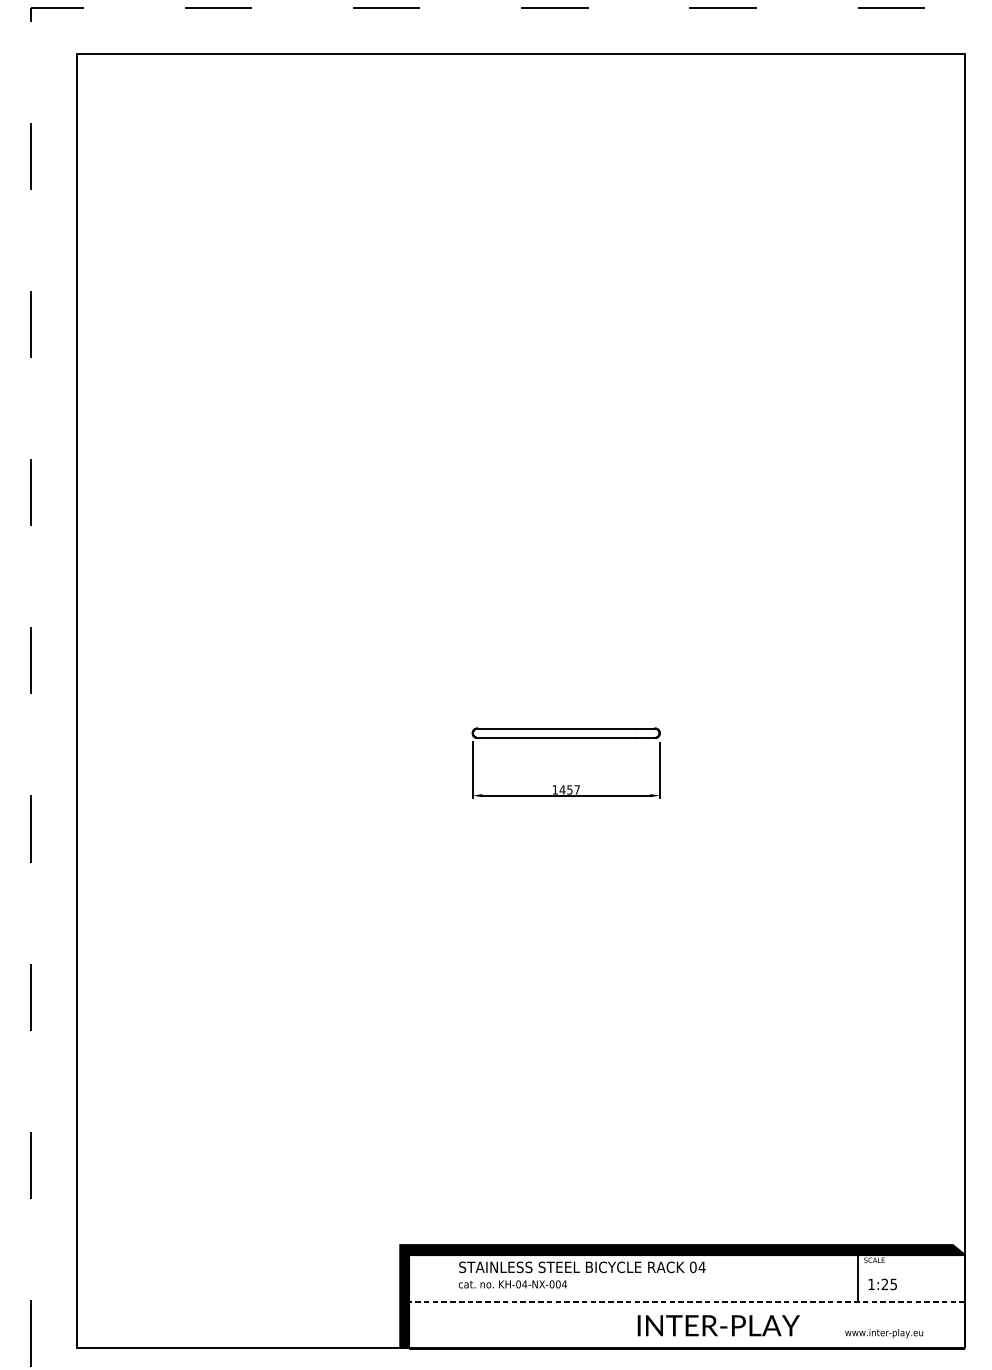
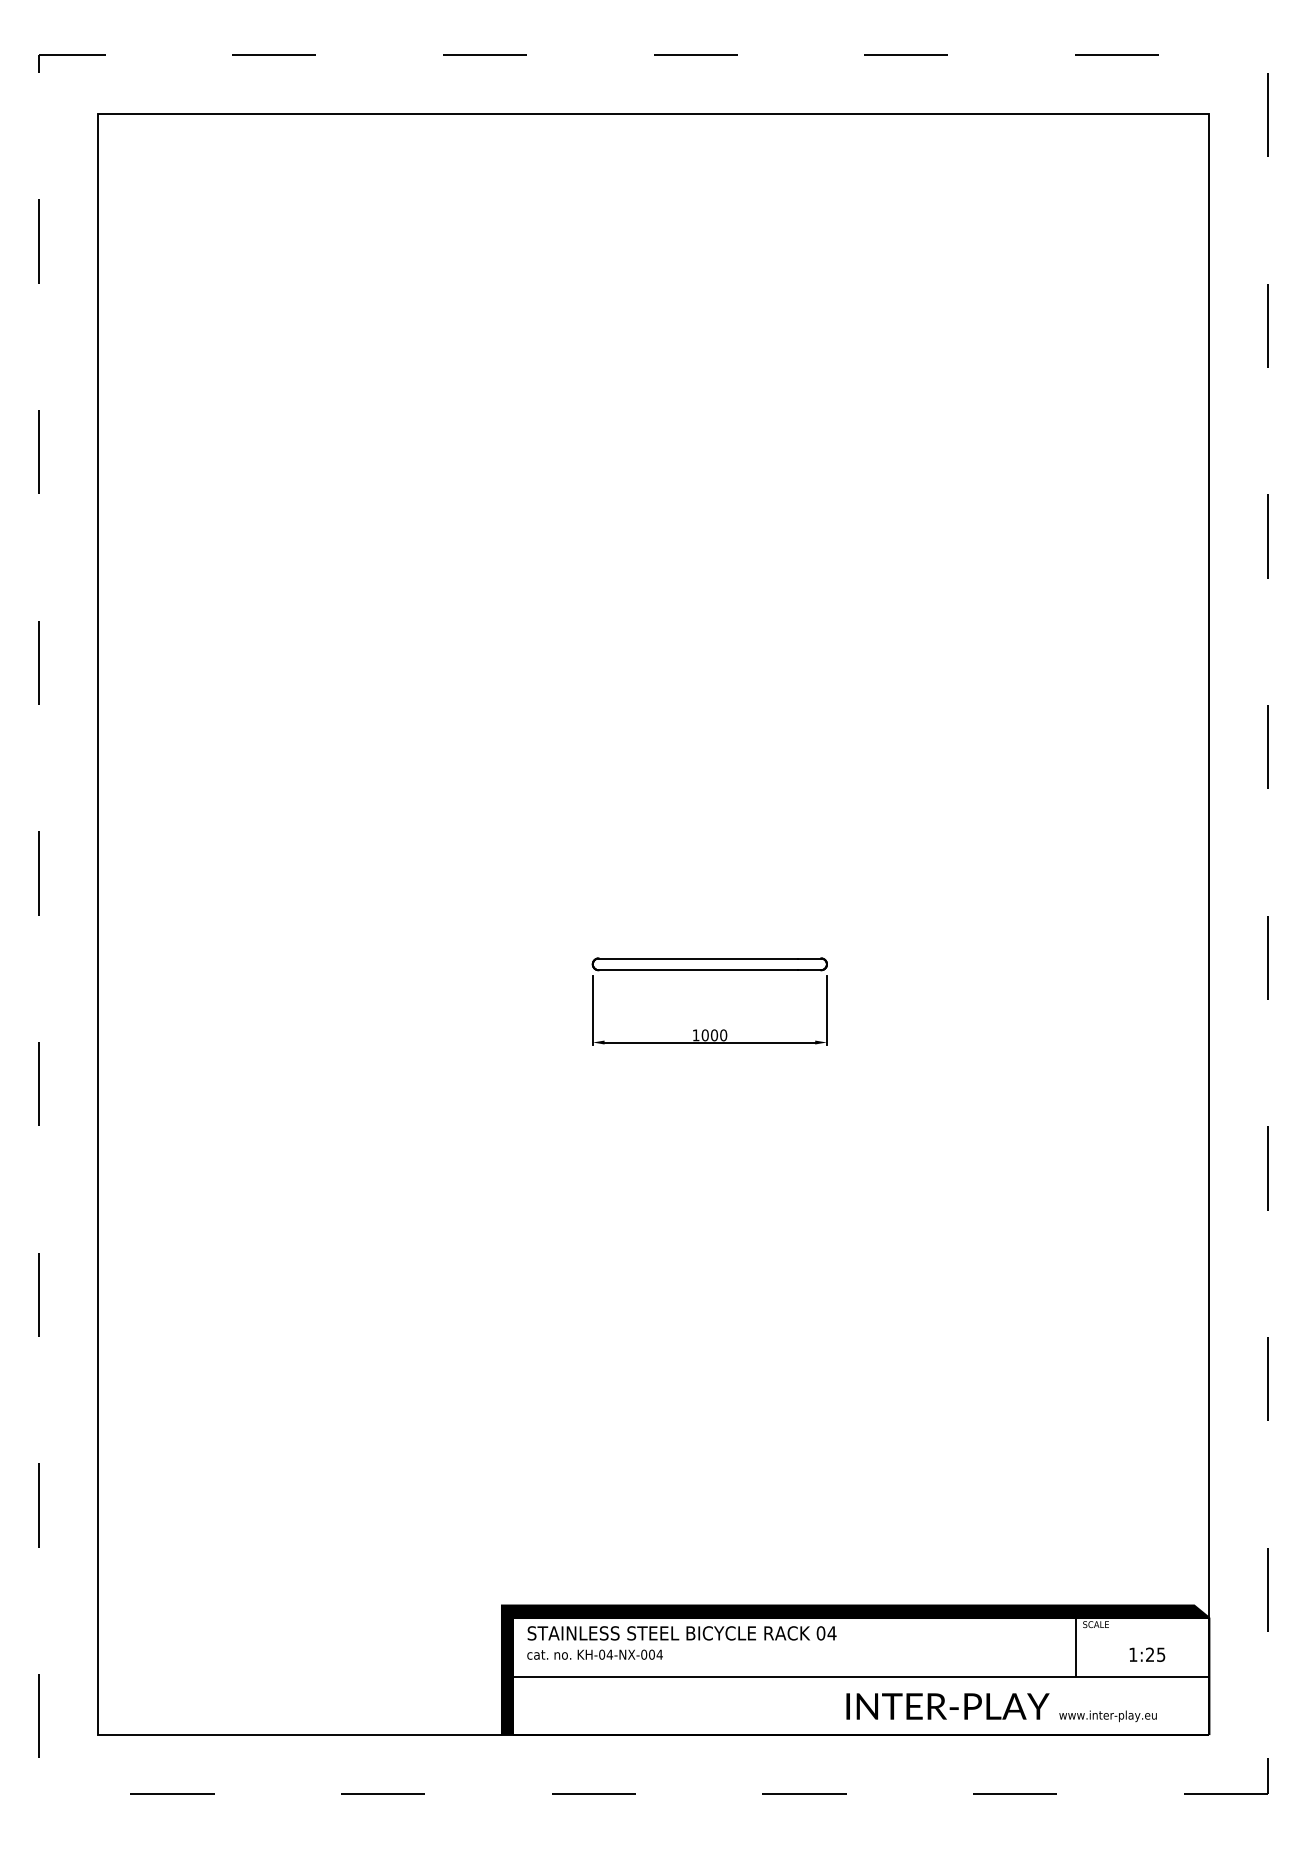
text: (569, 790) -> (714, 1035), 1457 -> 1000
text: (581, 1274) -> (681, 1642), moved
text: (882, 1284) -> (1147, 1654), moved
line: (686, 1301) -> (860, 1676), dashed -> solid
text: (718, 1325) -> (947, 1706), moved

